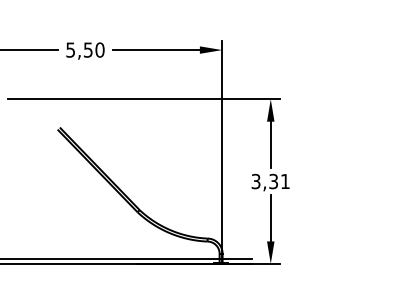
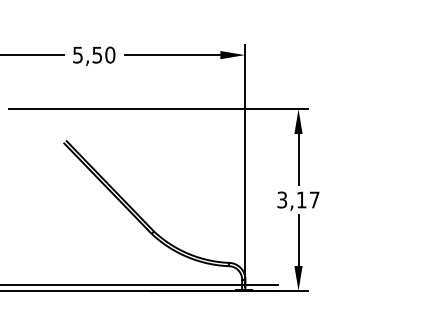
text: (278, 181) -> (307, 199), 3,31 -> 3,17

